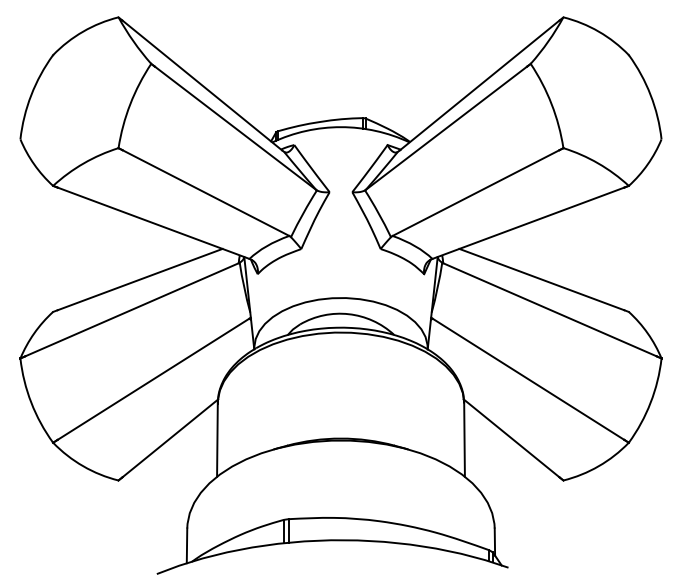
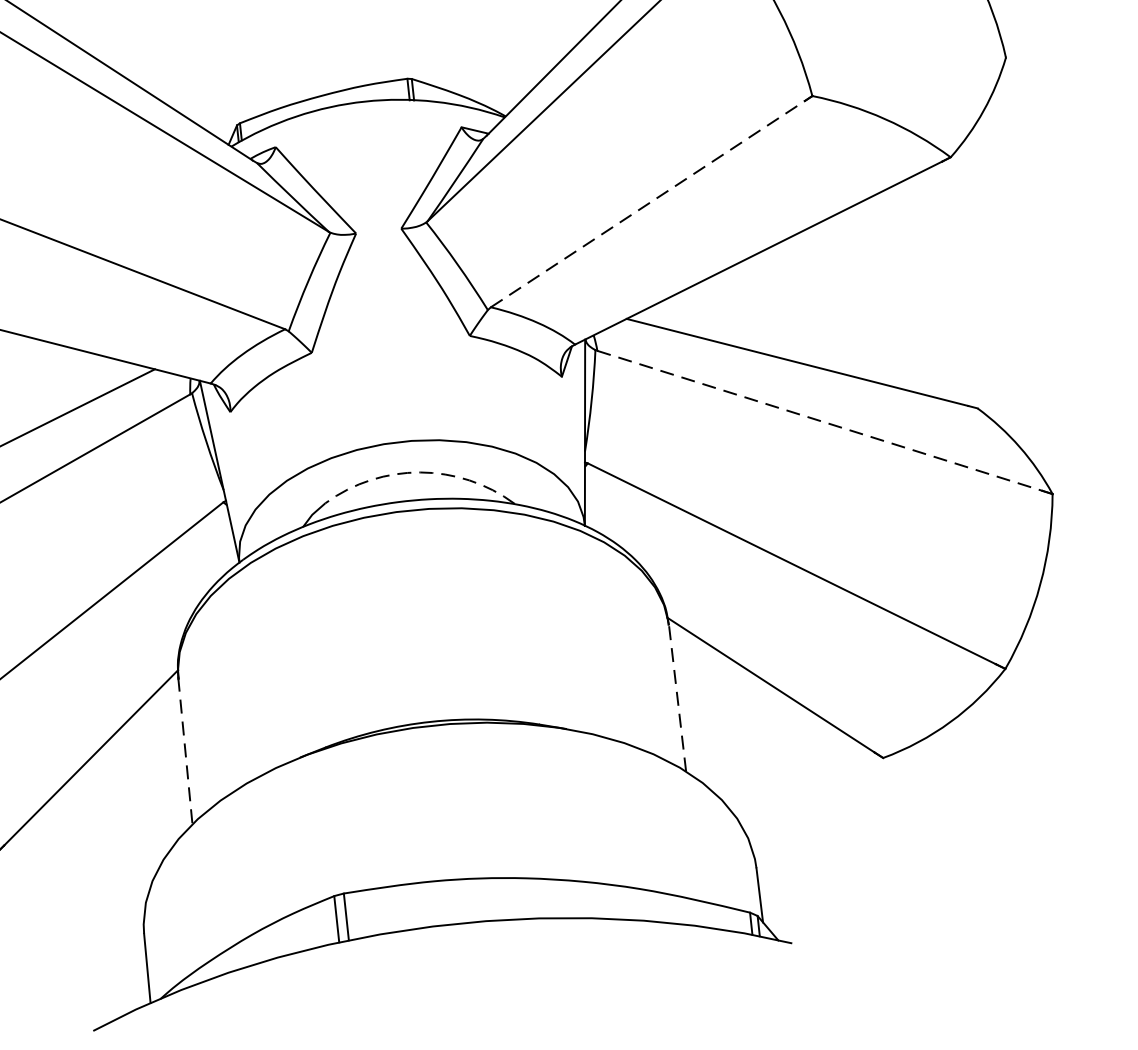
line: (476, 193) -> (648, 204), solid -> dashed
line: (549, 309) -> (818, 420), solid -> dashed
arc: (348, 314) -> (419, 473), solid -> dashed
line: (217, 439) -> (185, 749), solid -> dashed
line: (464, 439) -> (677, 697), solid -> dashed

